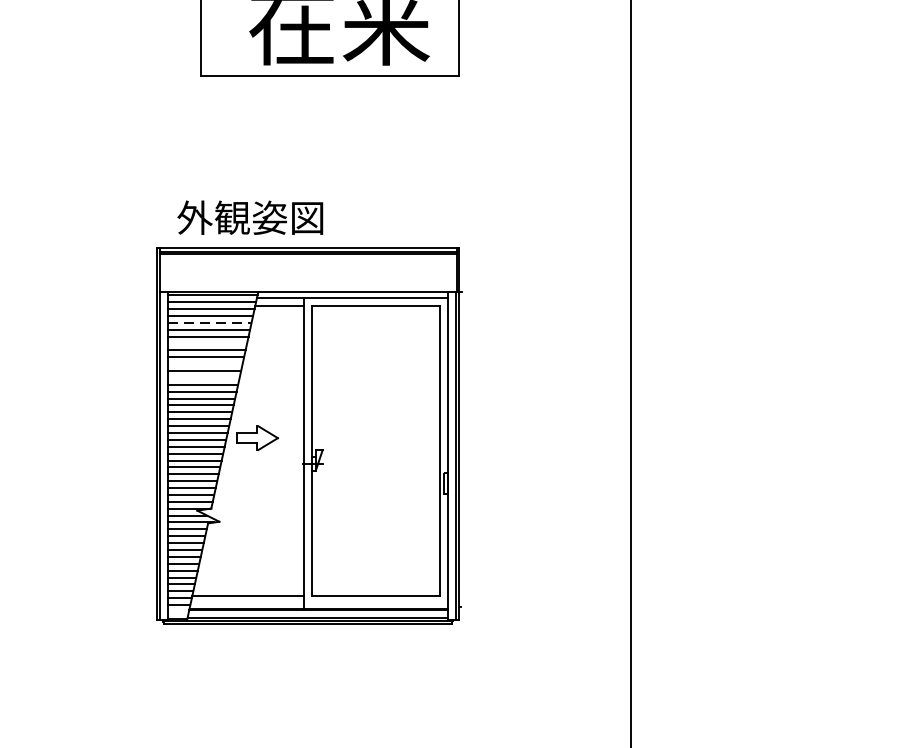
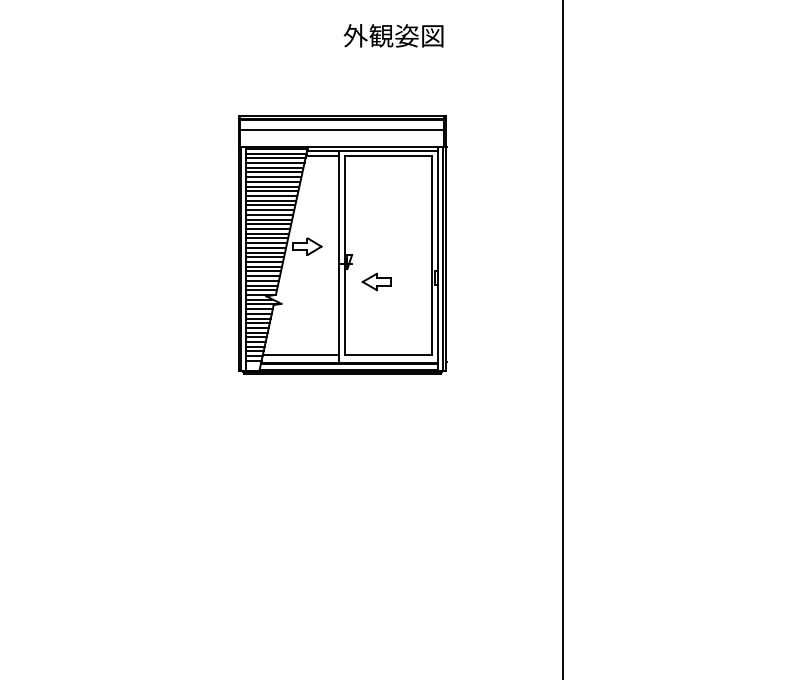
text: (250, 217) -> (393, 35), moved
line: (307, 268) -> (341, 130), added
line: (209, 322) -> (274, 167), dashed -> solid
line: (207, 342) -> (273, 181), added
line: (204, 364) -> (271, 196), added
line: (203, 378) -> (270, 205), added
part: (358, 489) -> (376, 281), added

